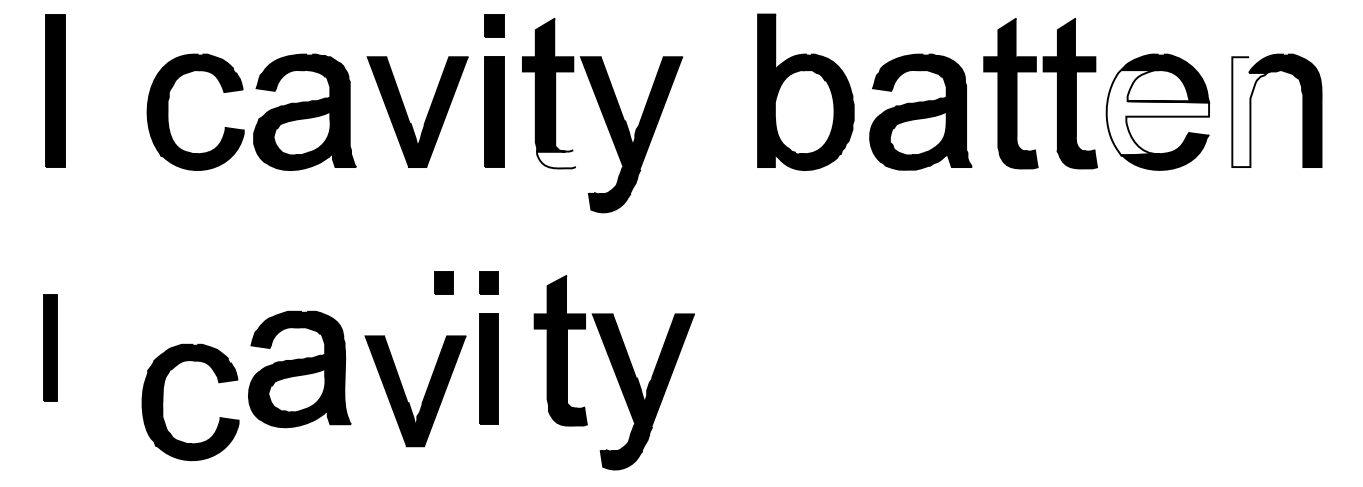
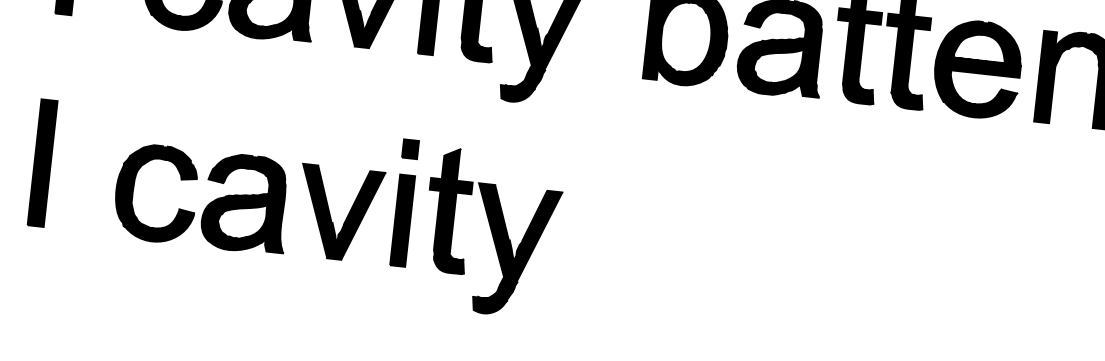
fill: (1157, 112) -> (977, 69), added
fill: (1249, 112) -> (1053, 78), added
fill: (556, 159) -> (477, 53), added
part: (443, 282) -> (372, 144), removed
part: (50, 347) -> (42, 162), size x1.43
part: (613, 372) -> (490, 233), moved
part: (424, 394) -> (346, 217), moved
part: (163, 402) -> (133, 191), moved

